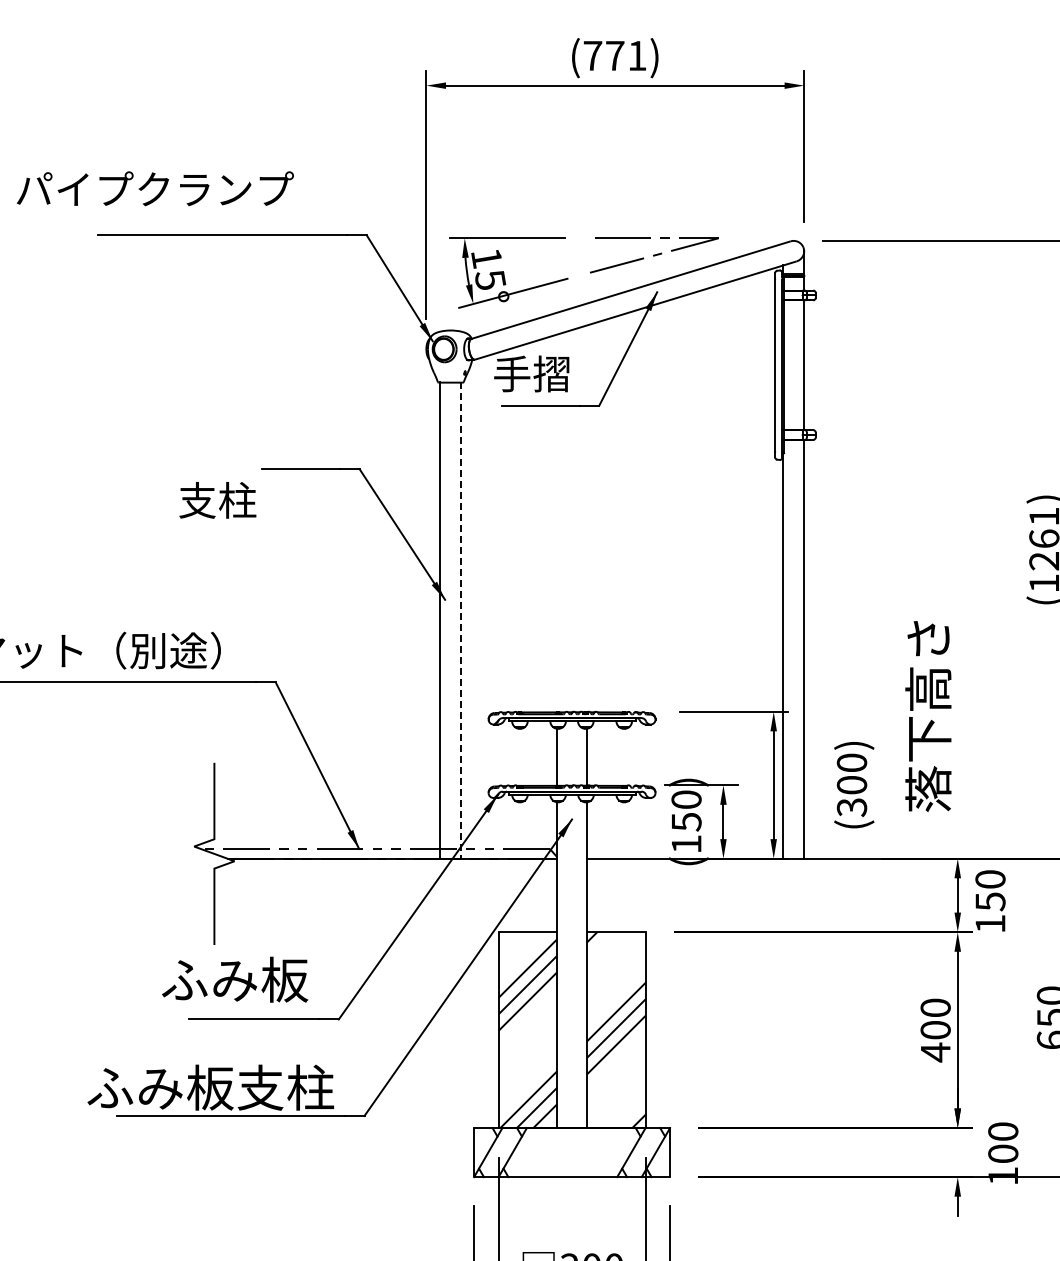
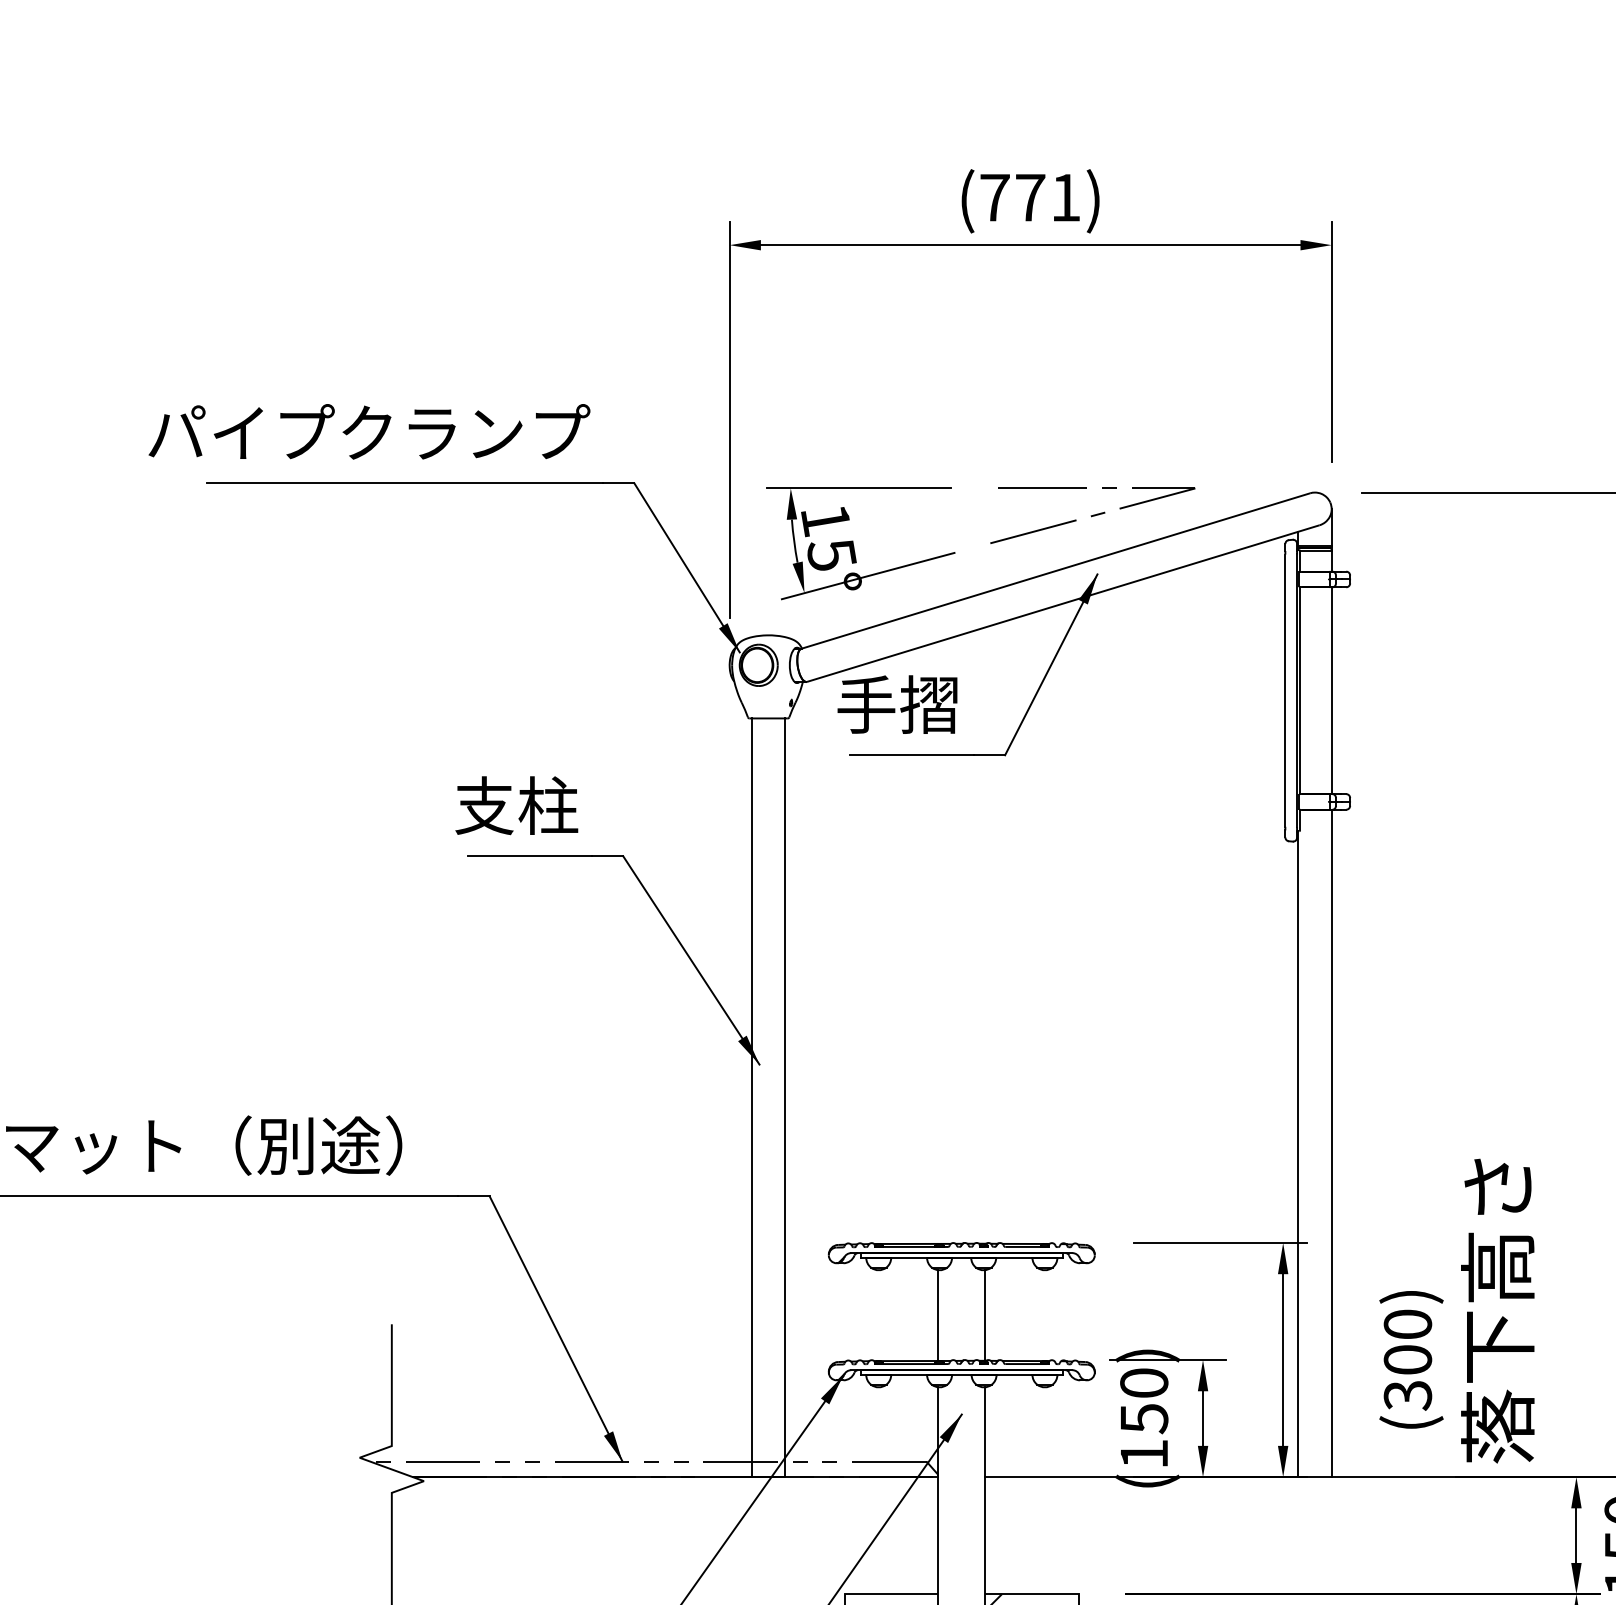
text: (154, 188) -> (368, 431), moved
text: (217, 500) -> (516, 805), moved
line: (461, 621) -> (785, 1099), dashed -> solid
text: (928, 716) -> (1497, 1311), moved

